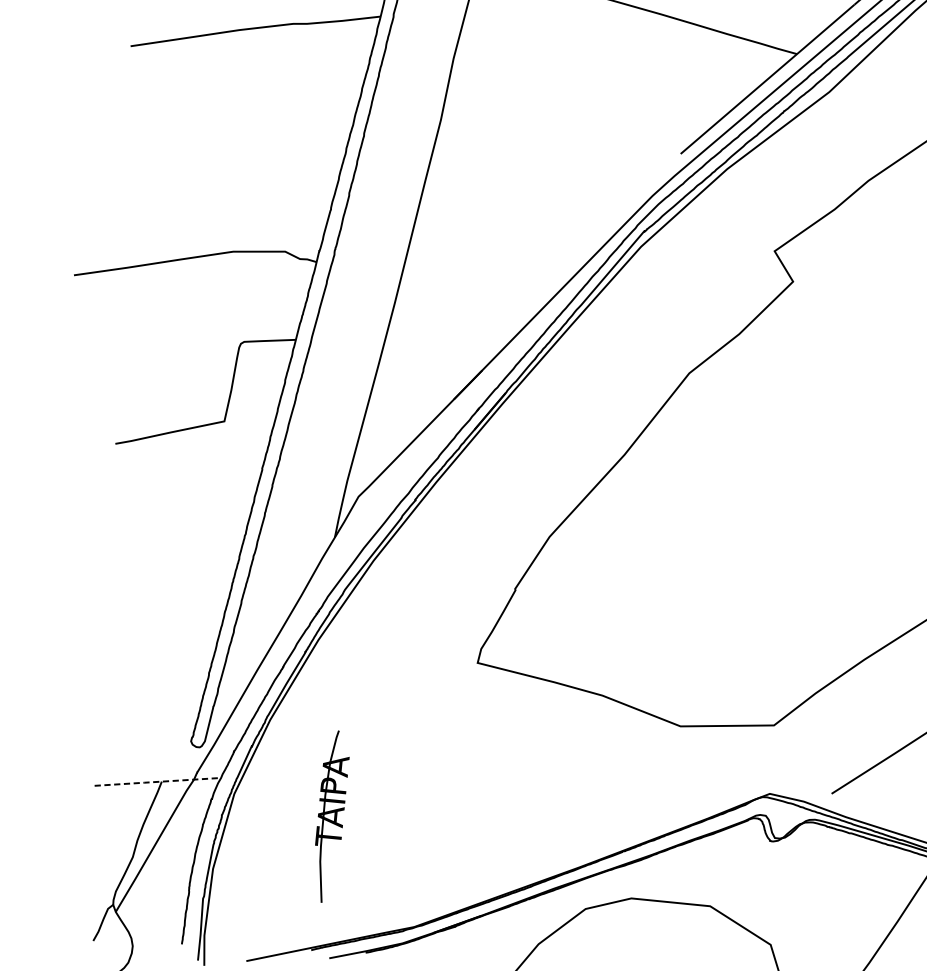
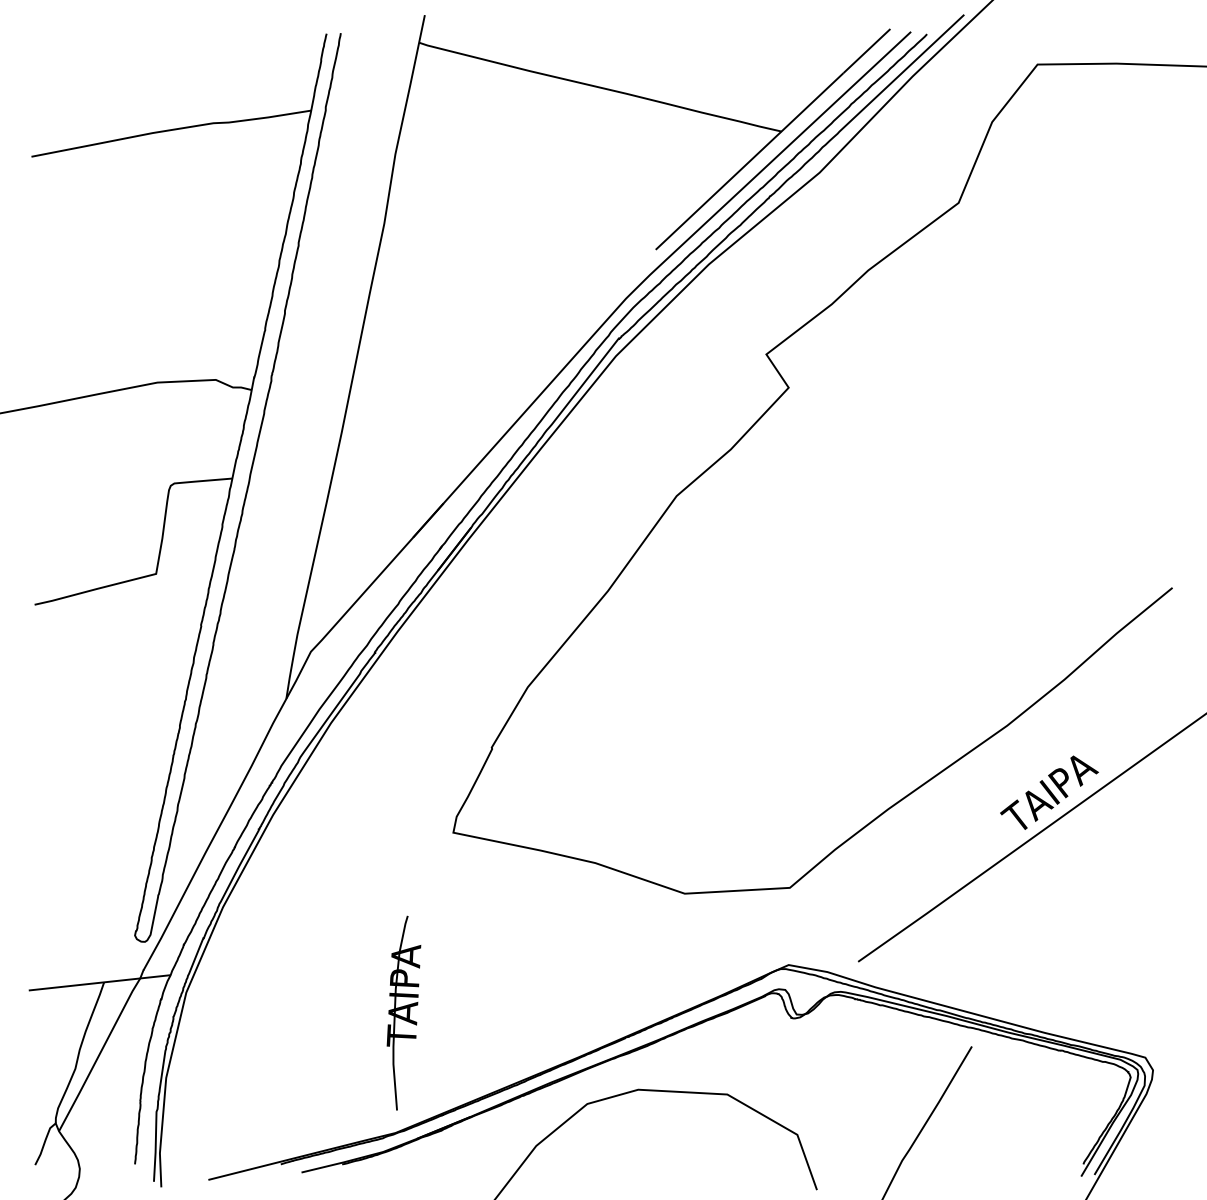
line: (157, 781) -> (99, 982), dashed -> solid
part: (331, 816) -> (403, 1012), moved

